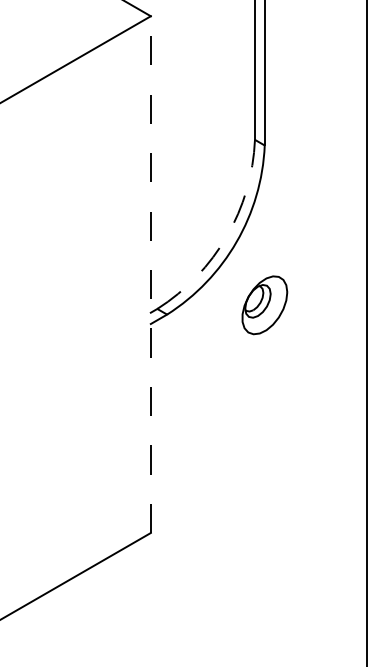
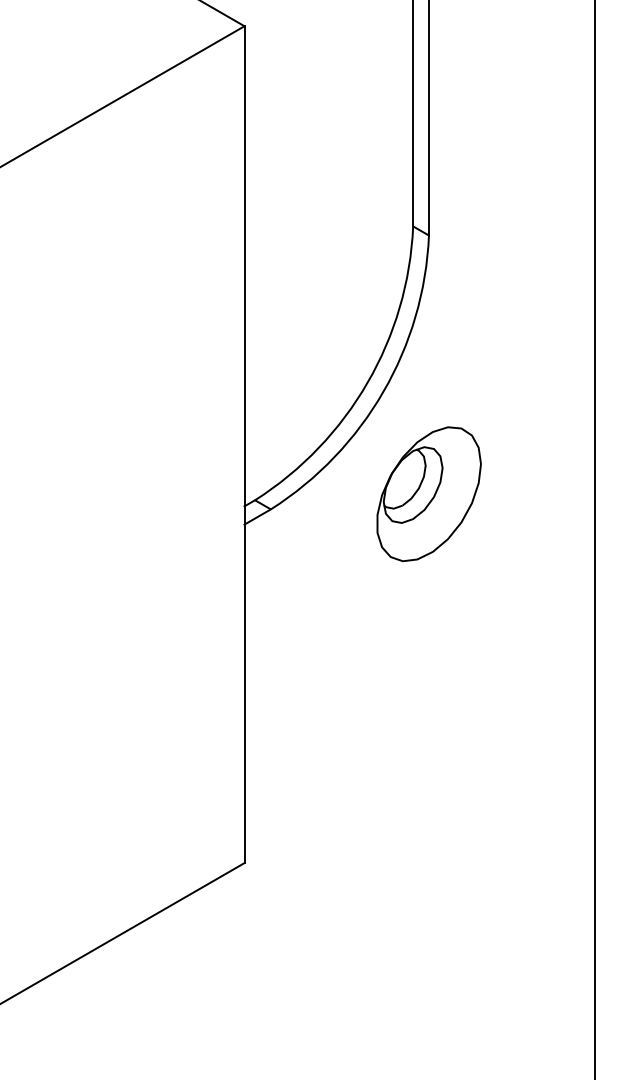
arc: (226, 236) -> (367, 382), dashed -> solid
line: (150, 274) -> (243, 444), dashed -> solid
part: (264, 305) -> (428, 494), size x1.43

